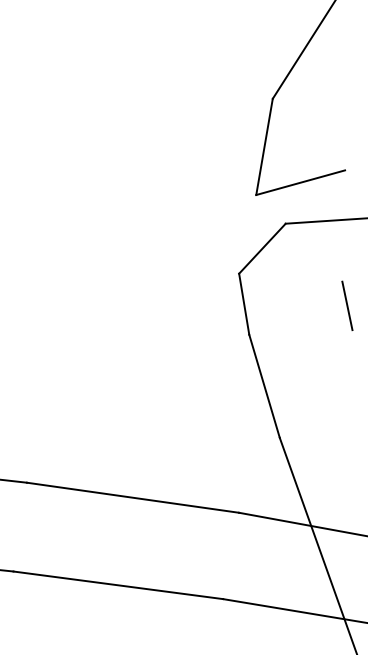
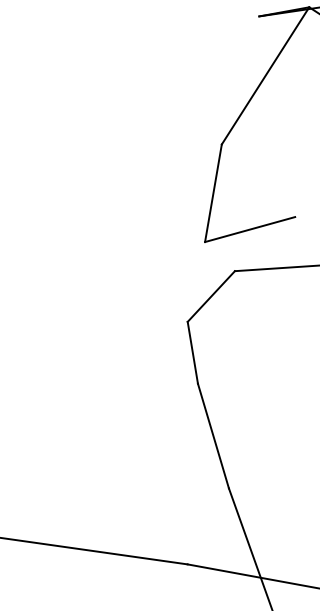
line: (347, 305) -> (297, 354), removed

